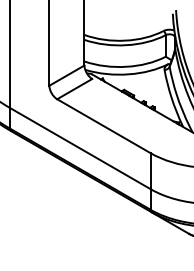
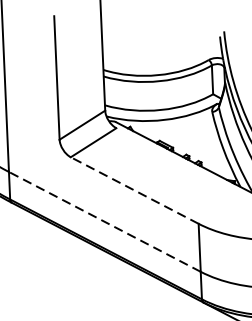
line: (103, 126) -> (134, 190), solid -> dashed
line: (80, 148) -> (104, 221), solid -> dashed

